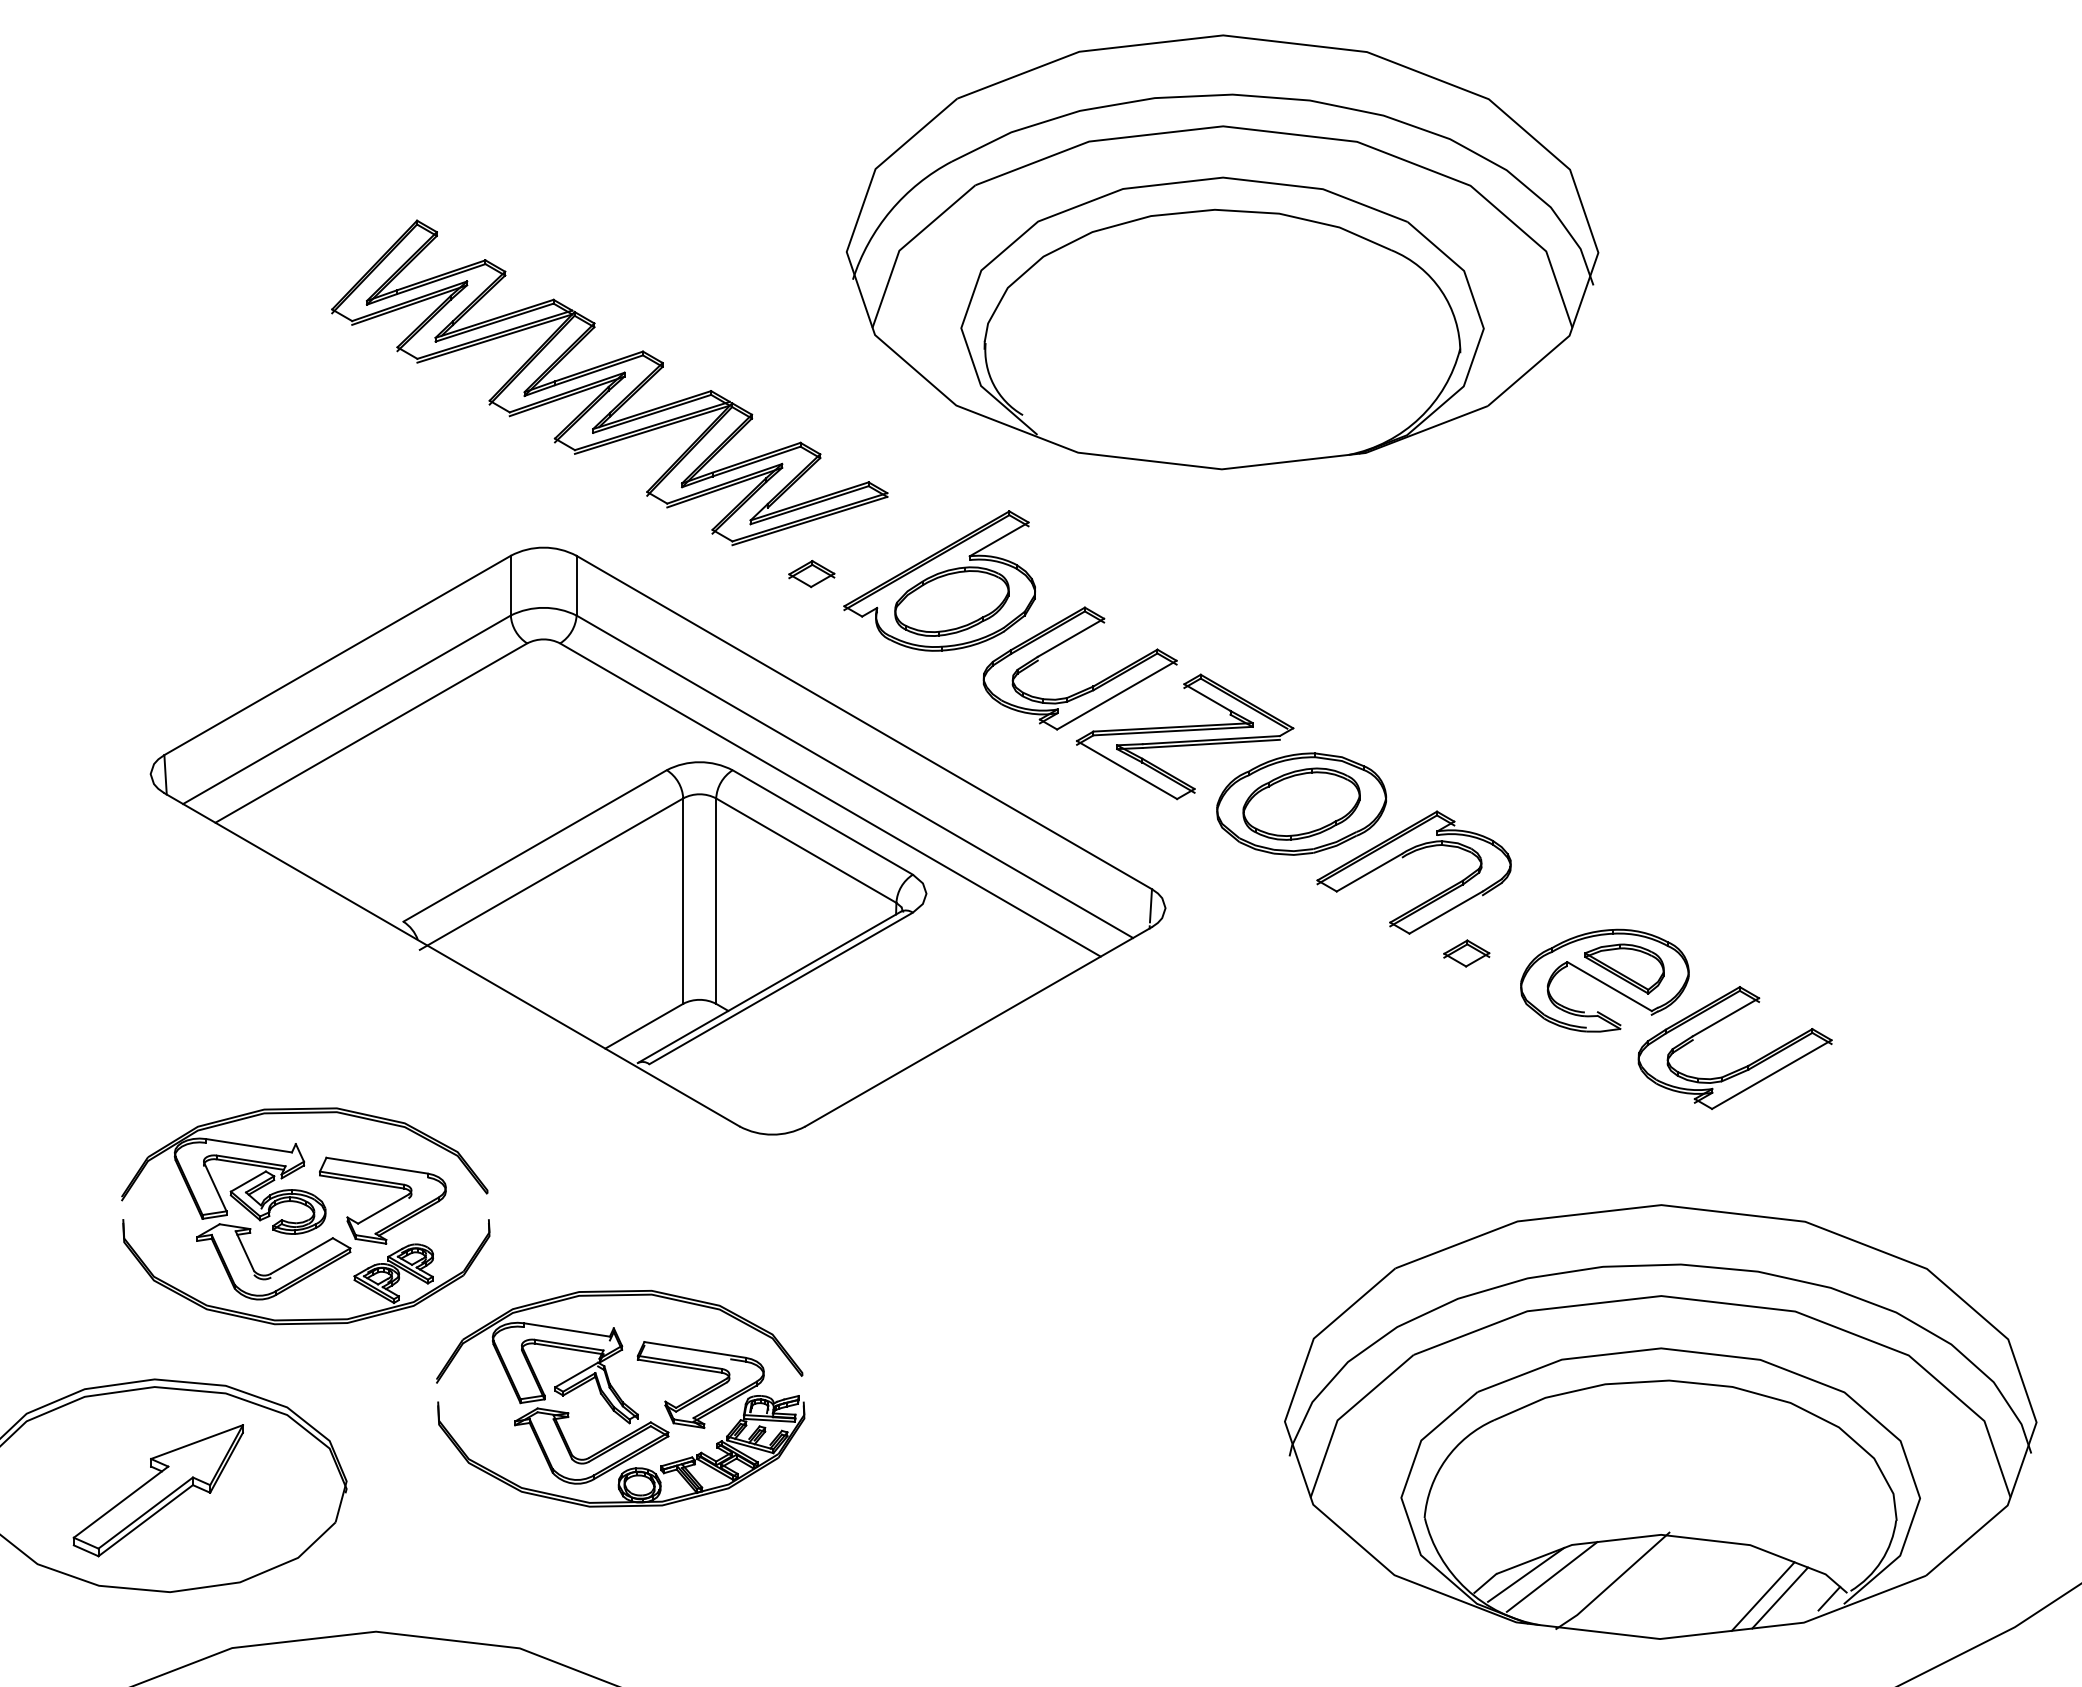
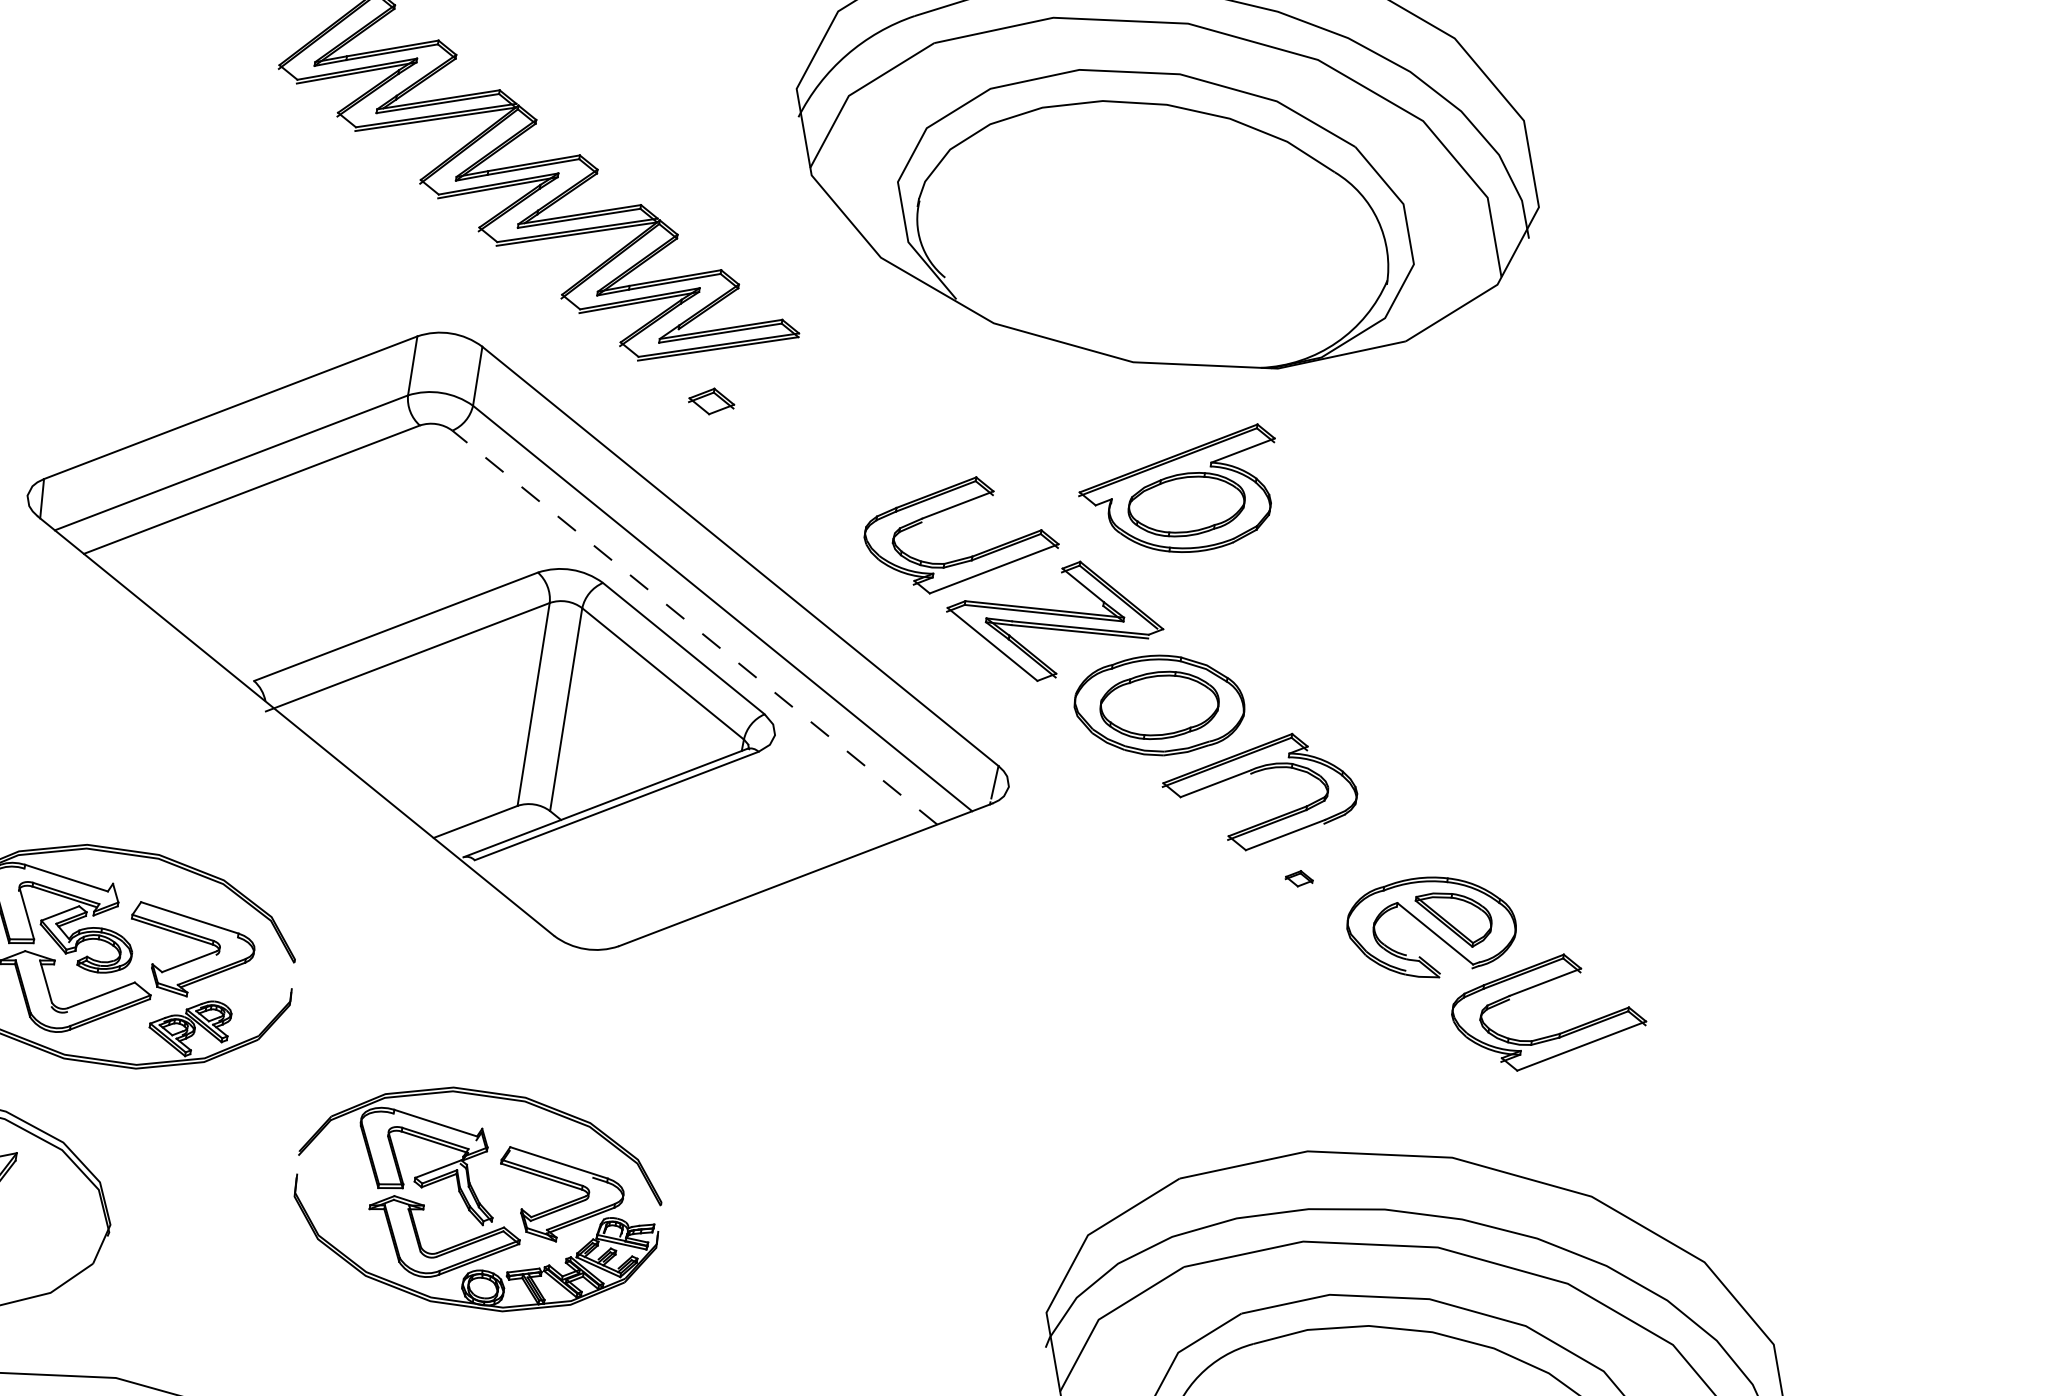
part: (939, 580) -> (1177, 481), moved
line: (830, 799) -> (695, 627), solid -> dashed
part: (1466, 953) -> (1299, 878), size x0.6
part: (620, 1398) -> (477, 1199), moved

